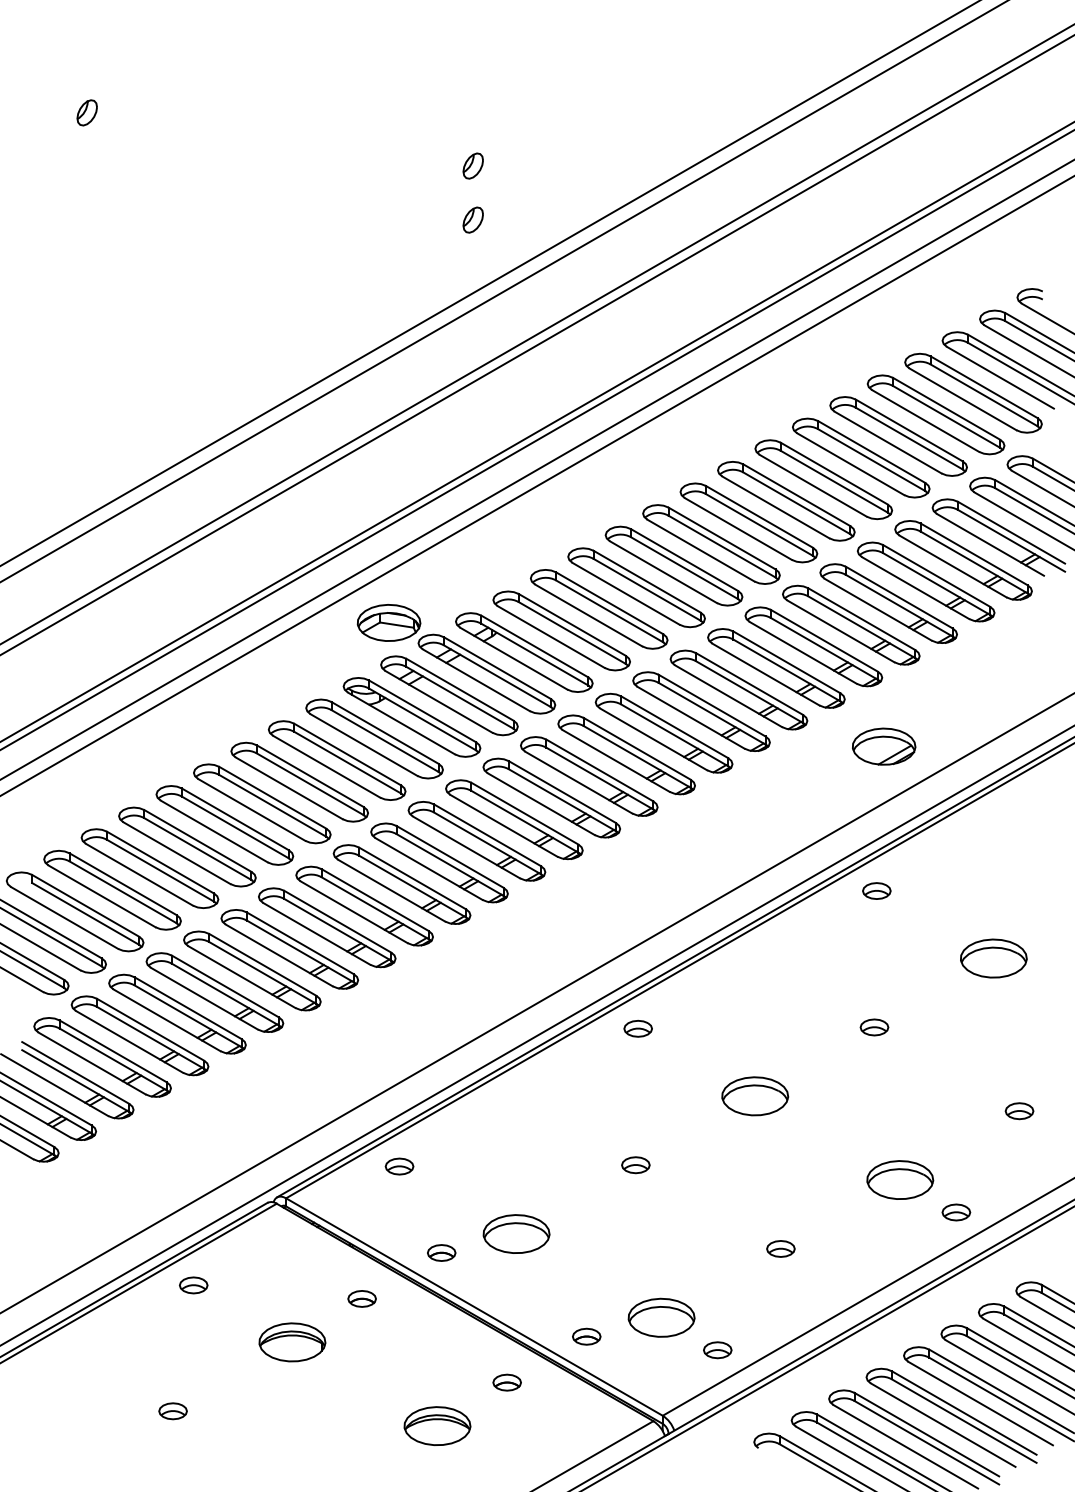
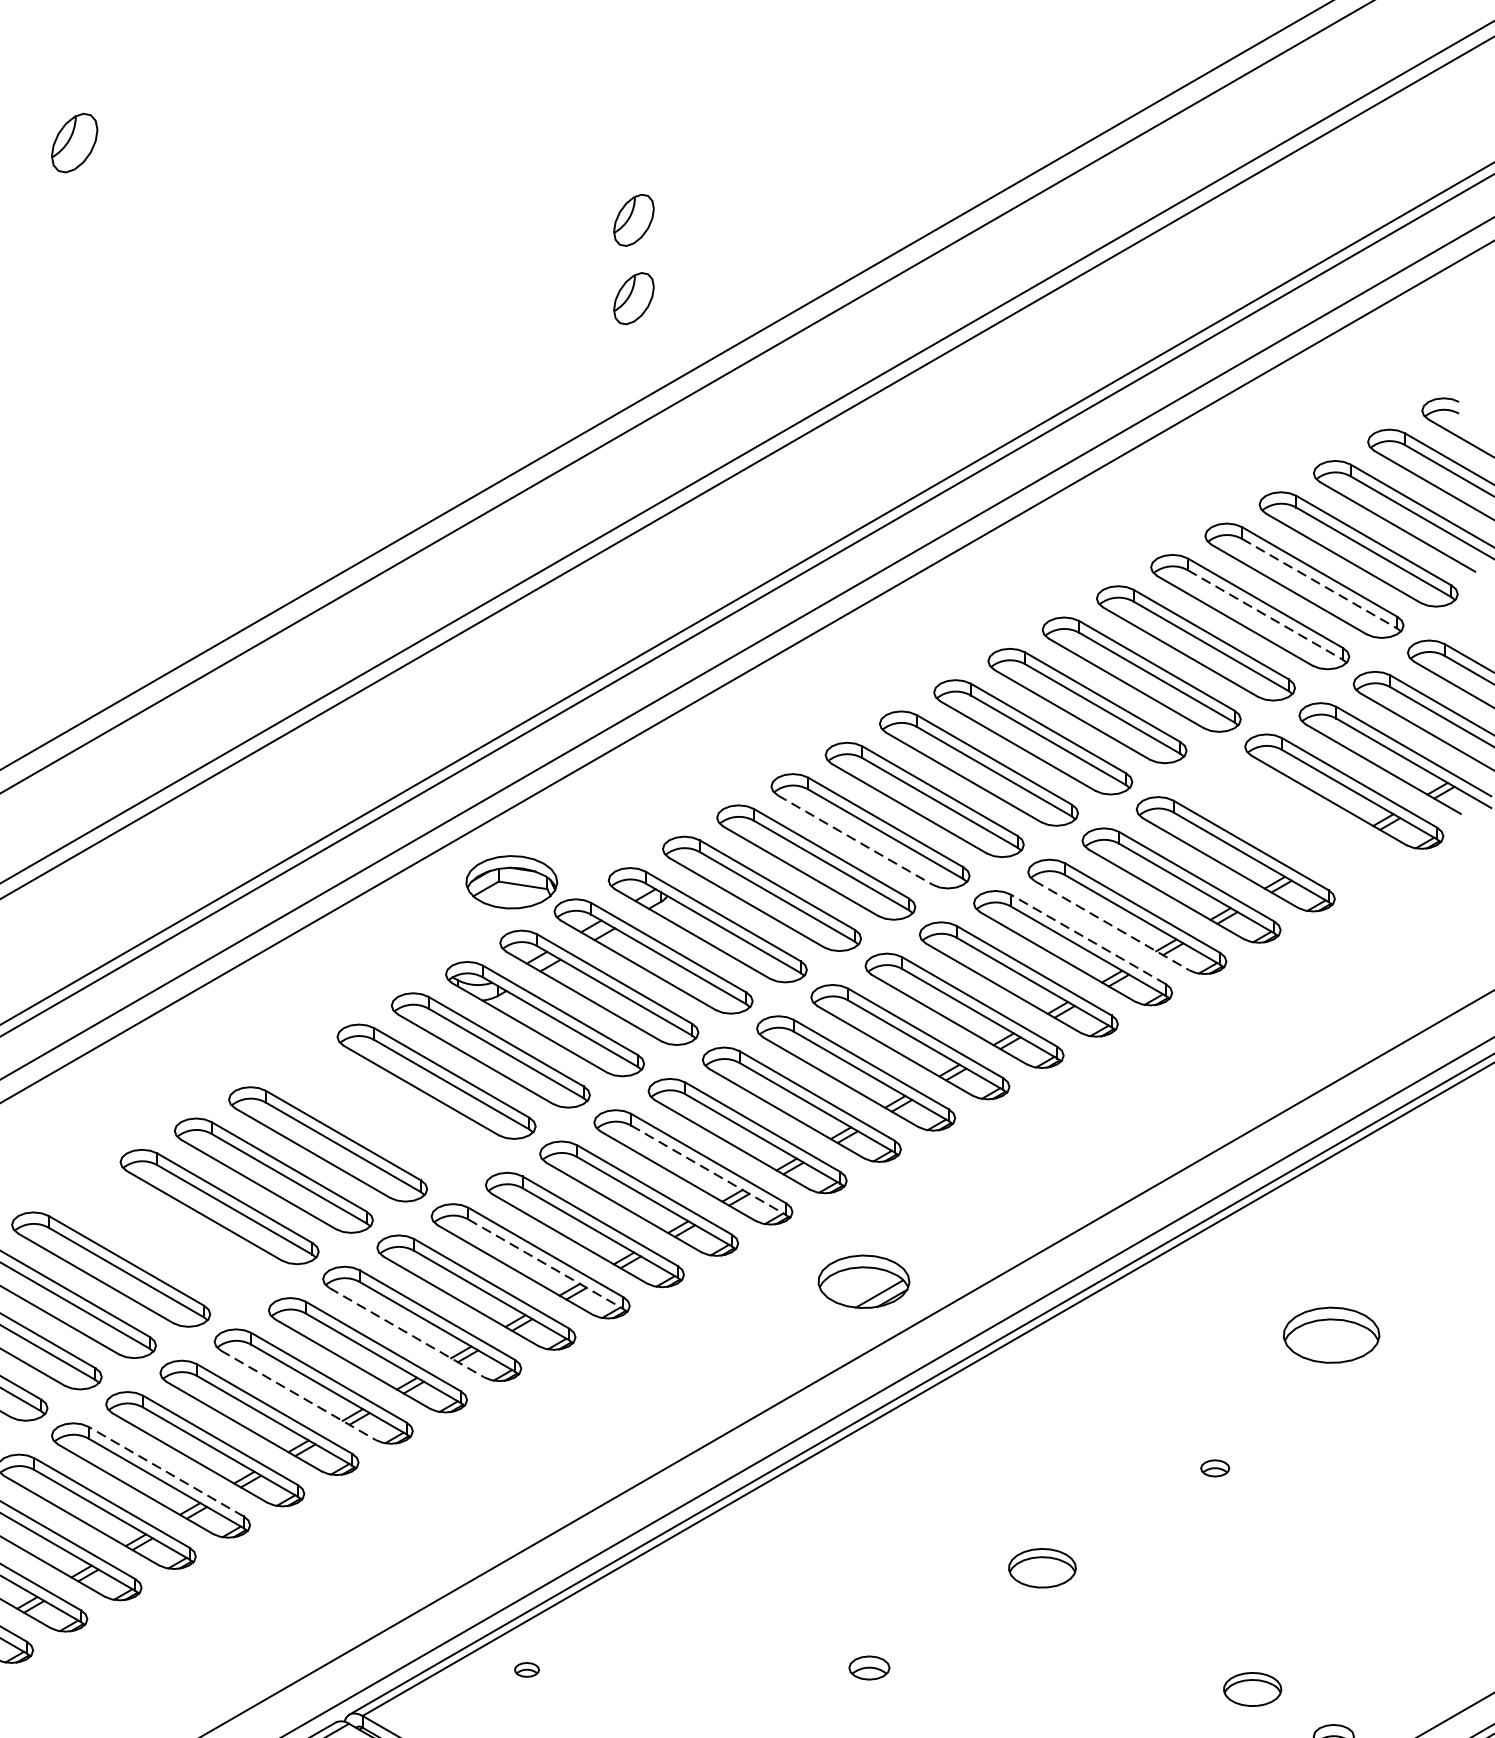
part: (86, 112) -> (73, 142), size x1.6
part: (472, 165) -> (632, 219), size x1.4
part: (472, 219) -> (632, 297), size x1.4
line: (946, 416) -> (1319, 583), solid -> dashed
line: (909, 438) -> (1265, 614), solid -> dashed
part: (925, 581) -> (1289, 822), removed
line: (626, 593) -> (855, 839), solid -> dashed
line: (803, 652) -> (1112, 925), solid -> dashed
line: (786, 662) -> (1087, 939), solid -> dashed
part: (884, 746) -> (864, 1281), moved
part: (299, 781) -> (382, 1111), removed
line: (524, 821) -> (708, 1169), solid -> dashed
part: (149, 868) -> (164, 1238), removed
line: (412, 886) -> (545, 1264), solid -> dashed
part: (876, 890) -> (1218, 1269), removed
line: (316, 933) -> (406, 1332), solid -> dashed
part: (993, 958) -> (1331, 1335), moved
line: (241, 977) -> (297, 1396), solid -> dashed
part: (874, 1027) -> (1215, 1468), size x0.7
part: (637, 1028) -> (871, 1469), removed
line: (150, 1029) -> (166, 1471), solid -> dashed
part: (755, 1096) -> (1042, 1568), size x0.7
part: (1019, 1111) -> (1425, 1590), removed
part: (399, 1166) -> (526, 1669), size x0.6
part: (900, 1179) -> (1252, 1688), size x0.6

